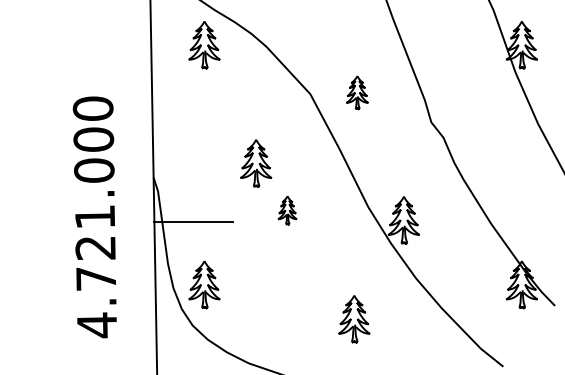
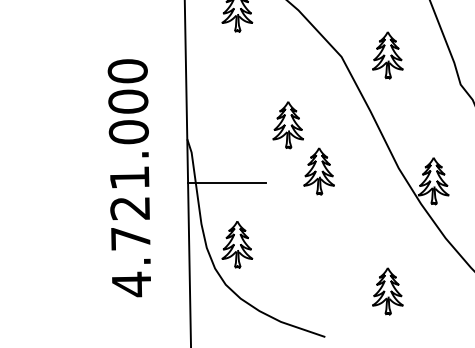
part: (357, 92) -> (388, 55), size x1.43
part: (287, 210) -> (319, 171), size x1.67
part: (354, 319) -> (388, 291), moved

